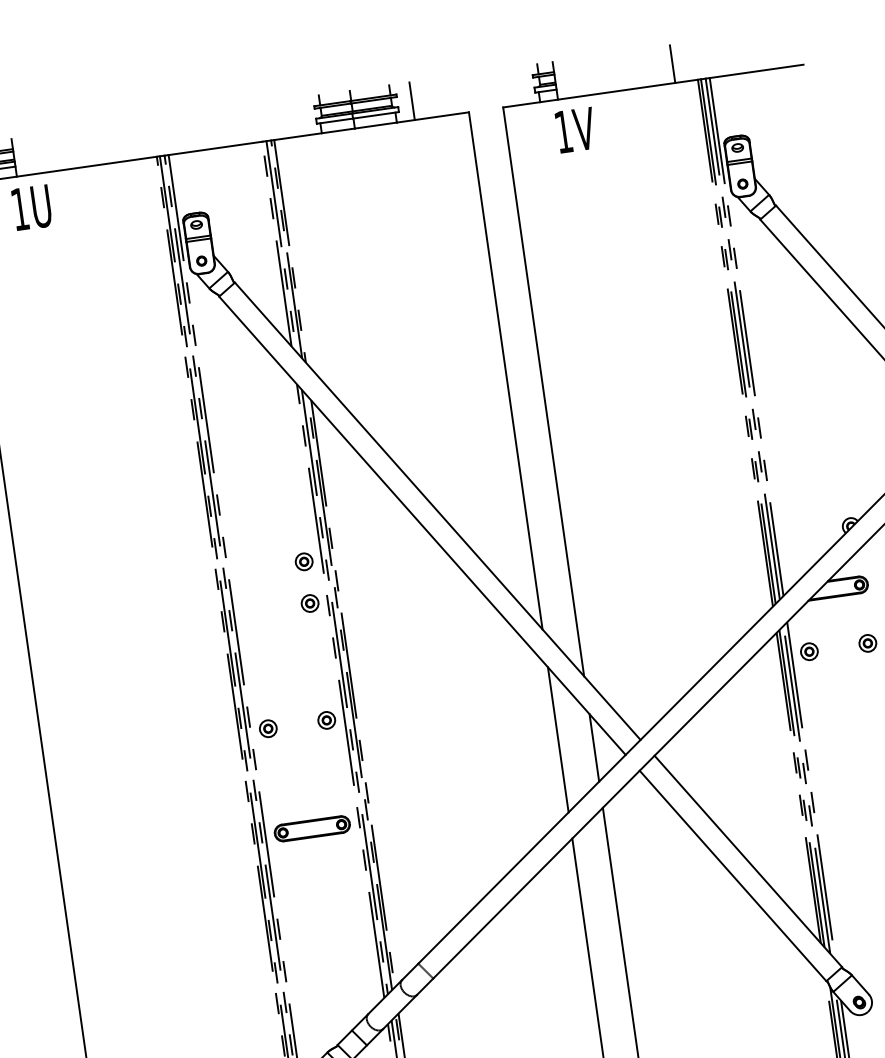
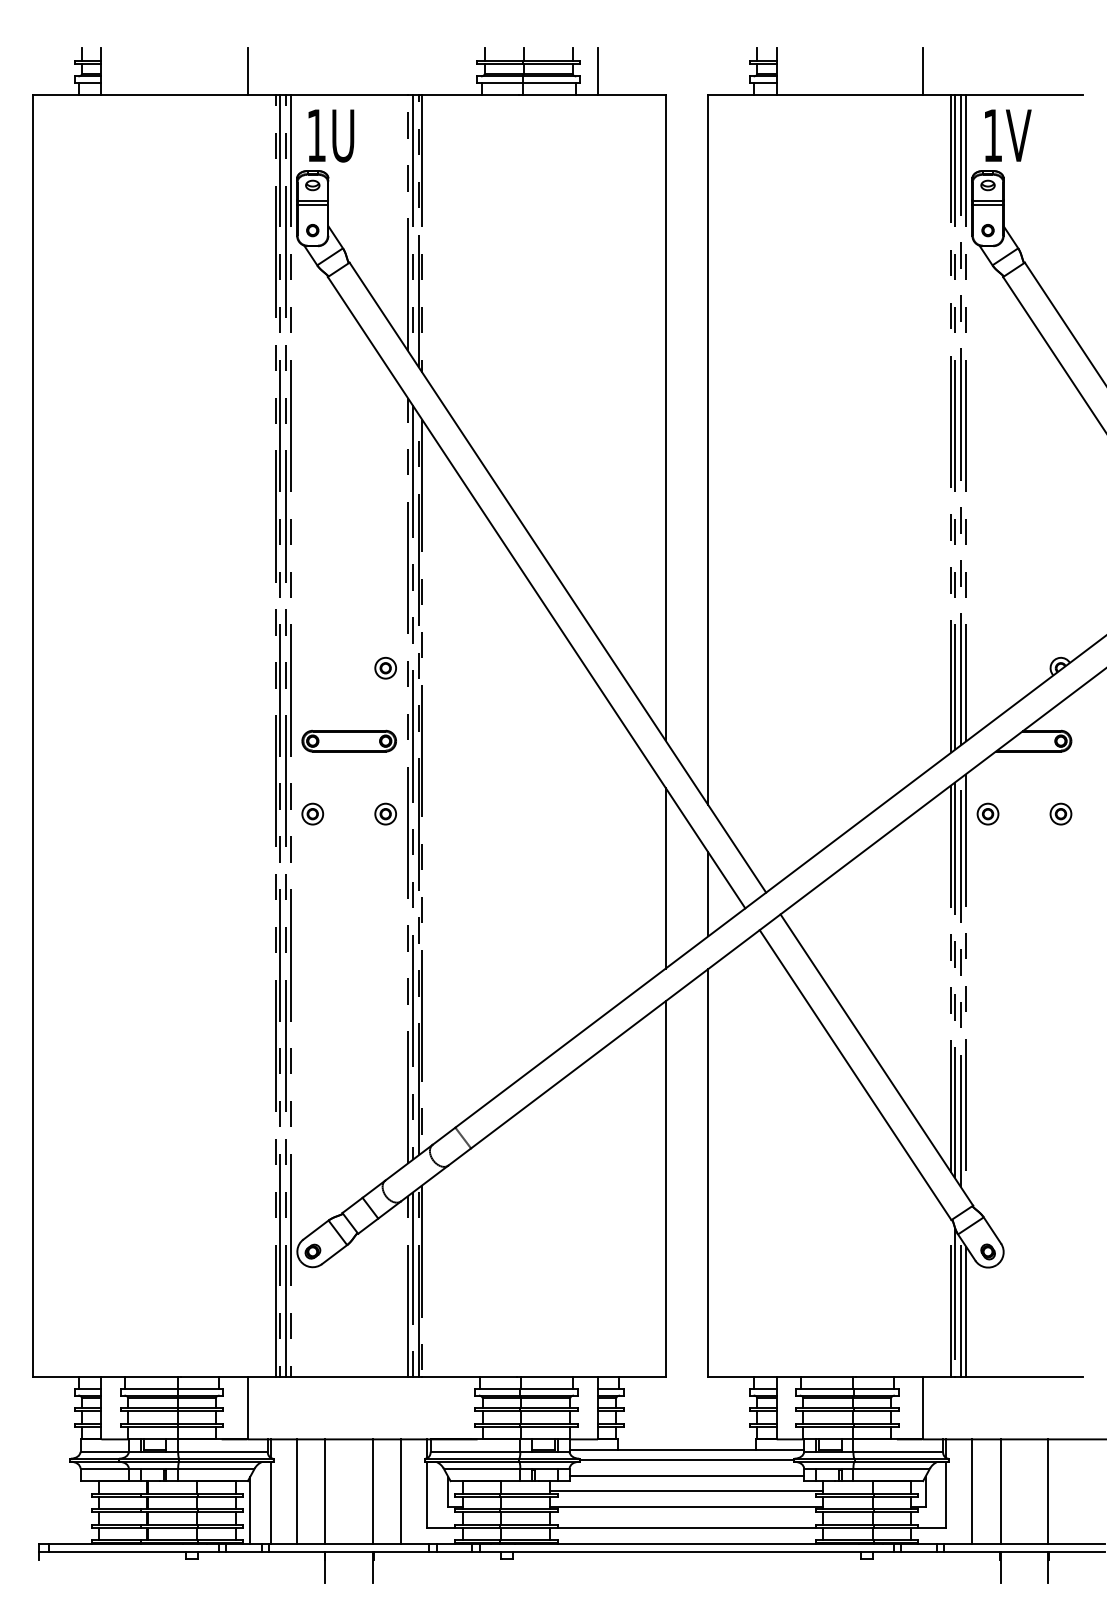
text: (576, 130) -> (1008, 135), moved
line: (131, 141) -> (247, 71), added
text: (32, 207) -> (331, 135), moved
part: (304, 562) -> (385, 616), removed
part: (311, 828) -> (348, 740), moved

